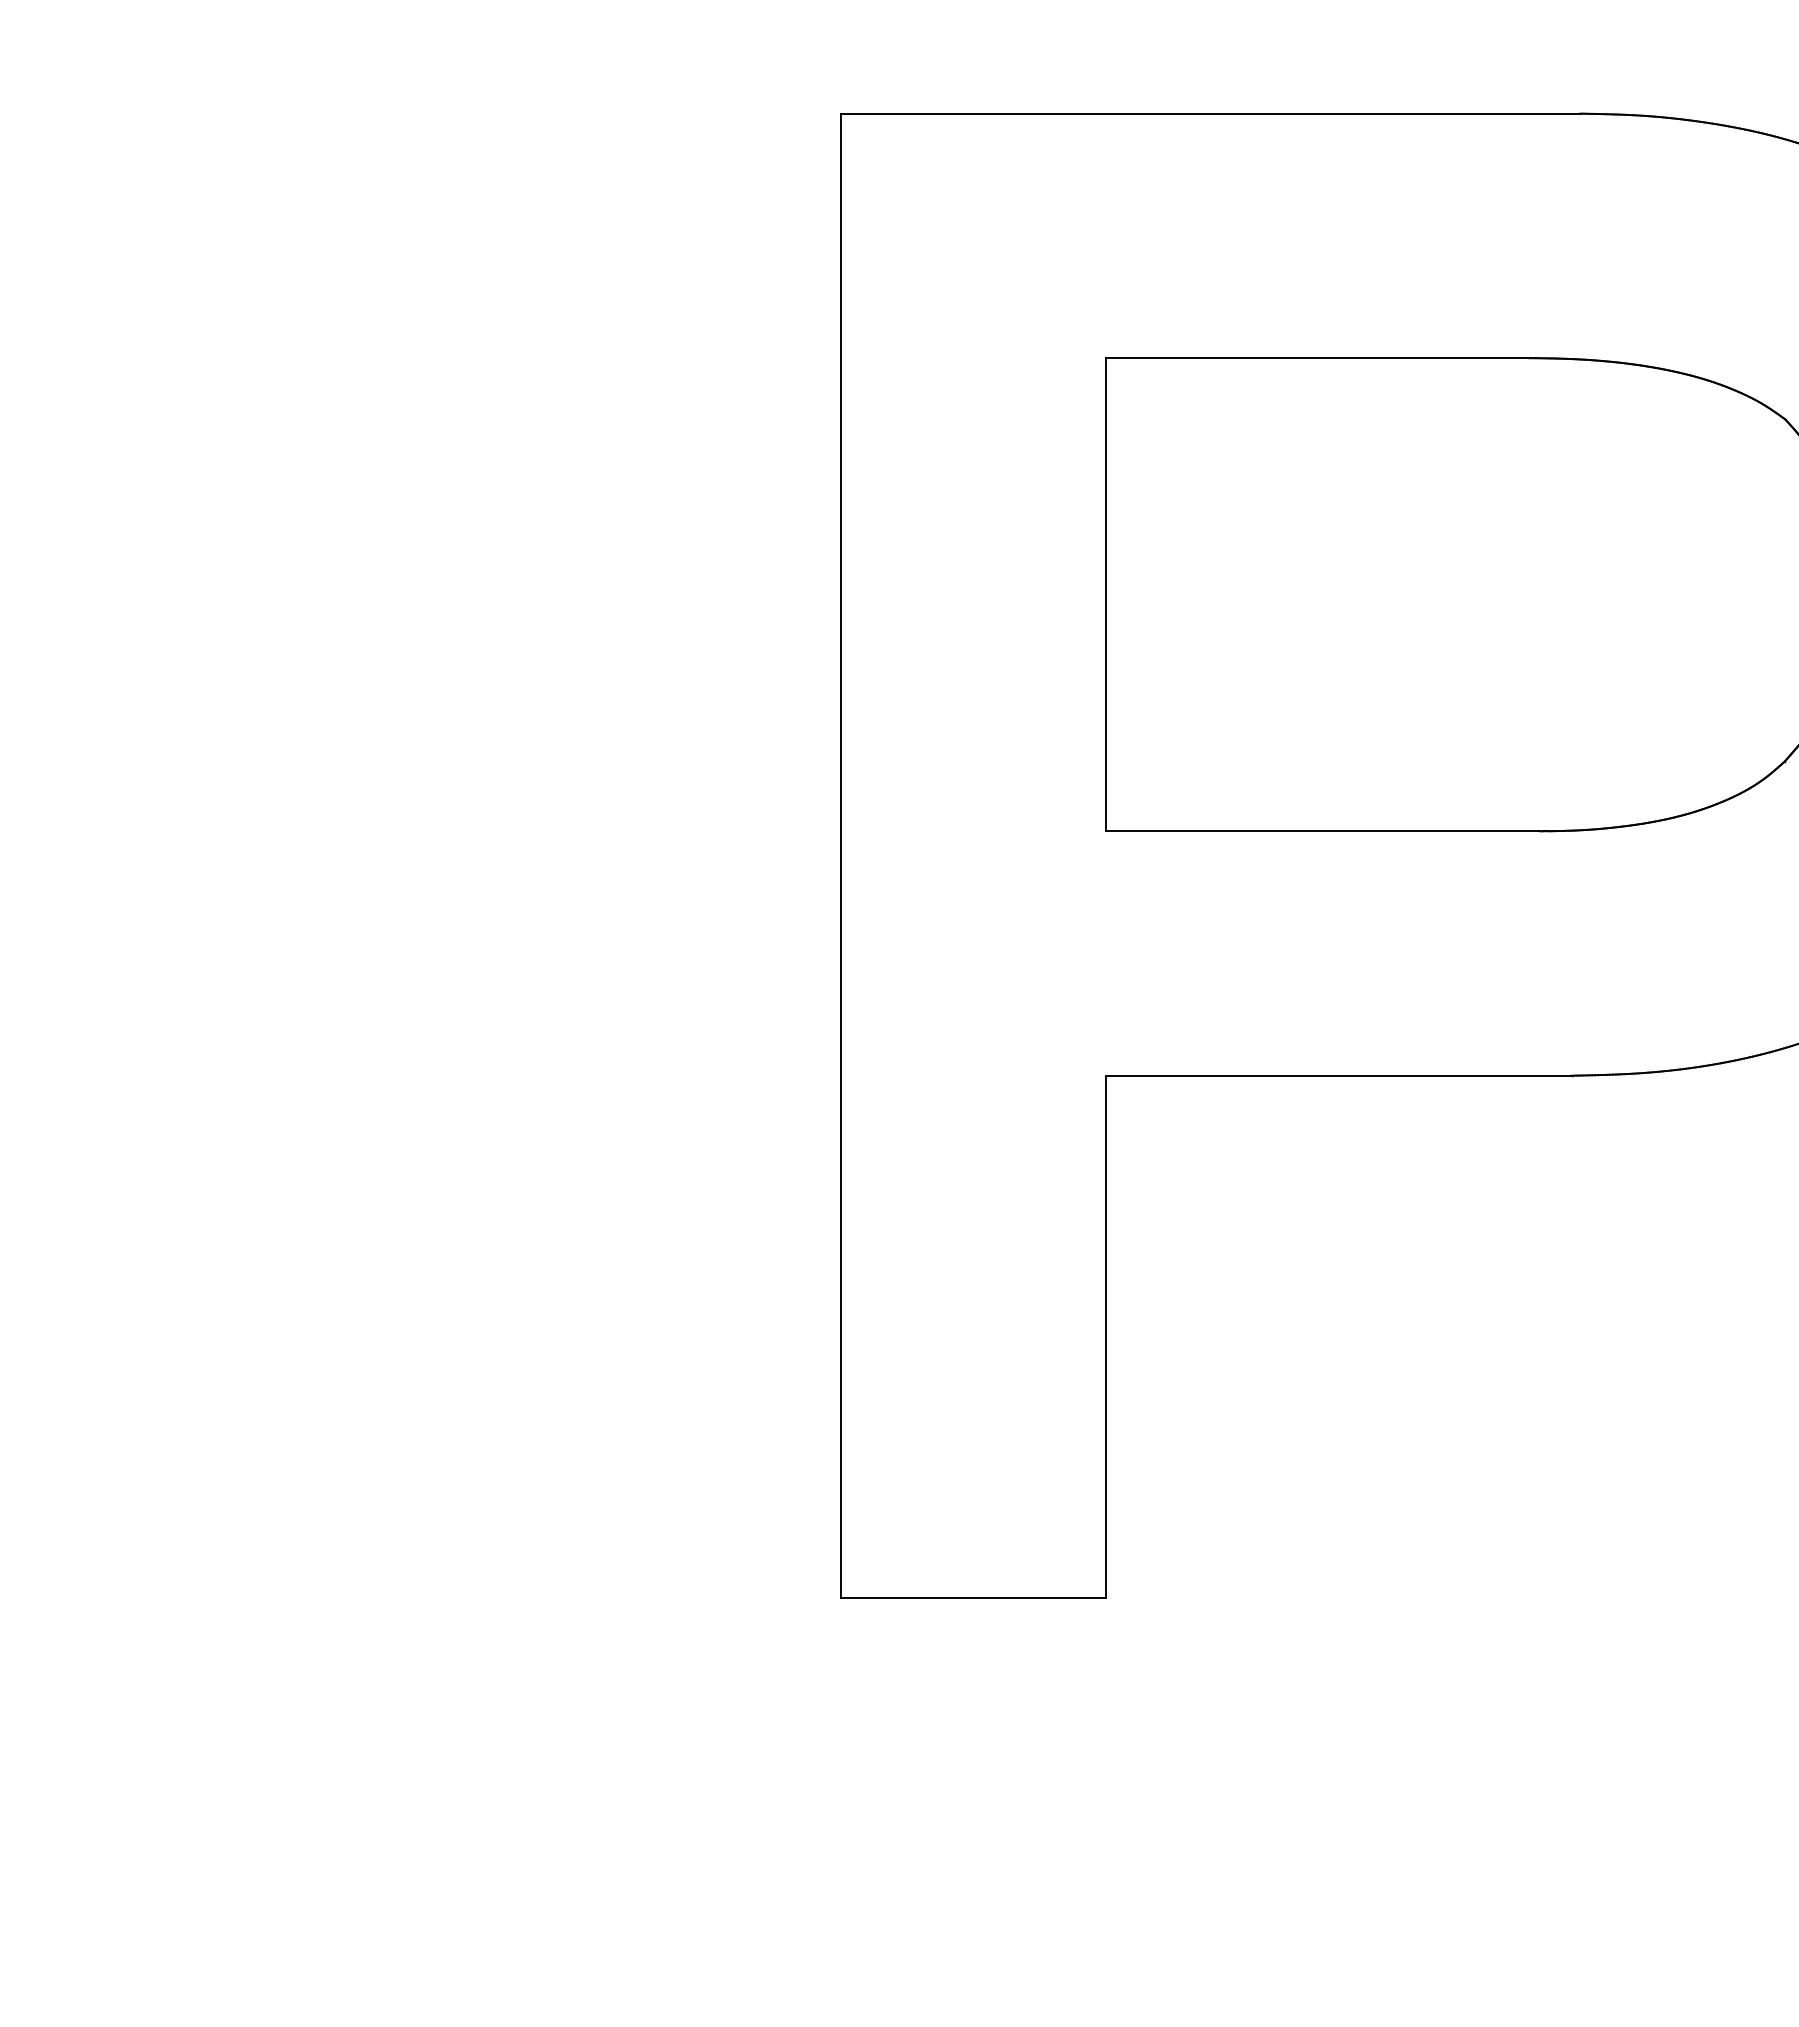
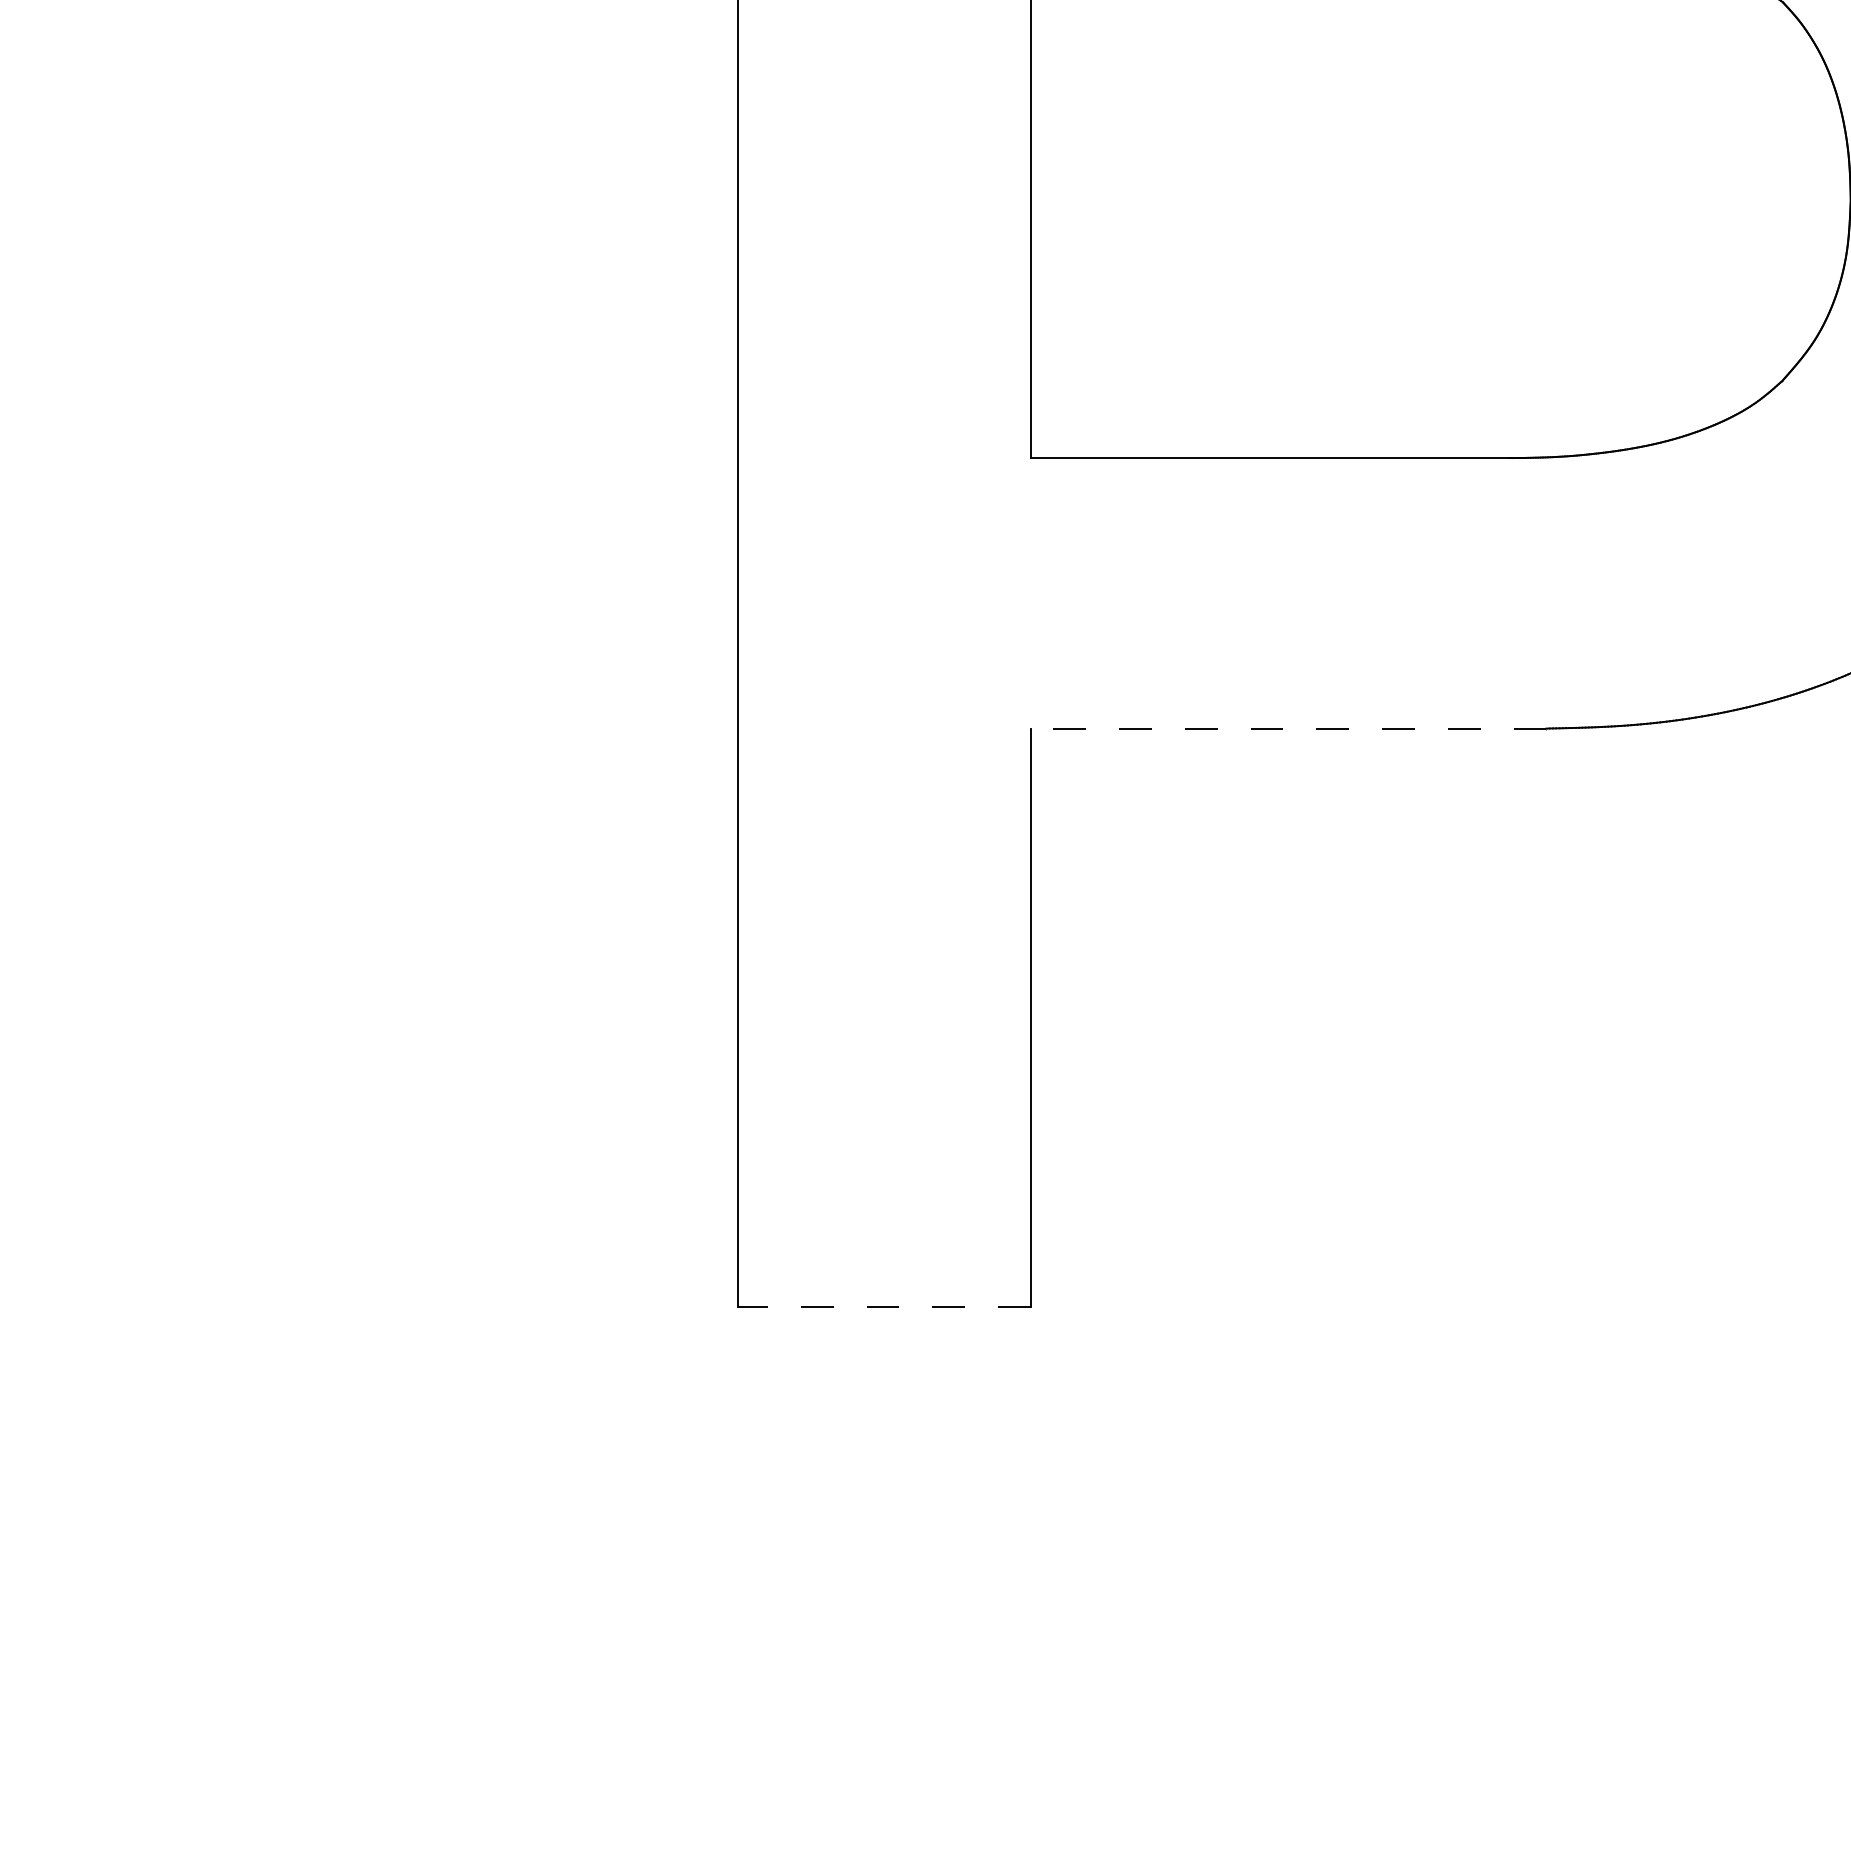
line: (1338, 1075) -> (1288, 728), solid -> dashed
line: (972, 1598) -> (883, 1307), solid -> dashed

